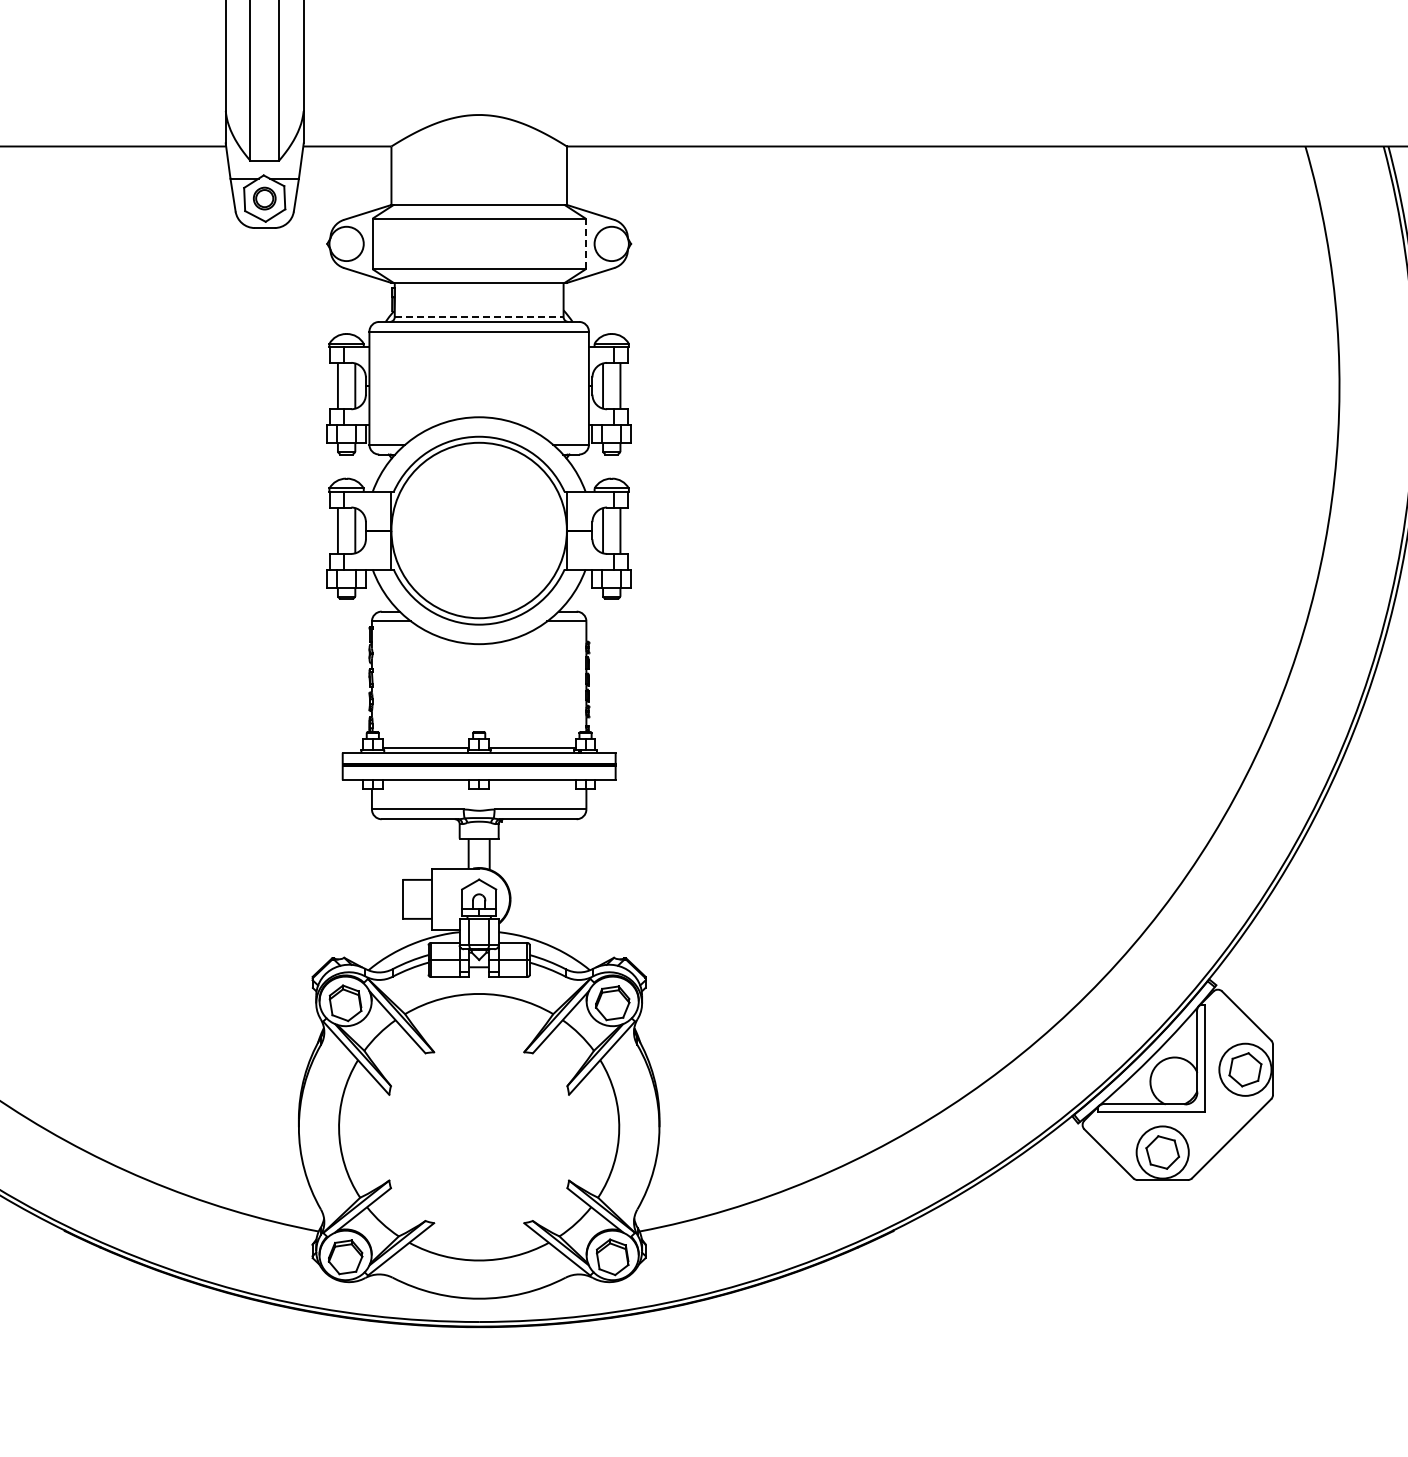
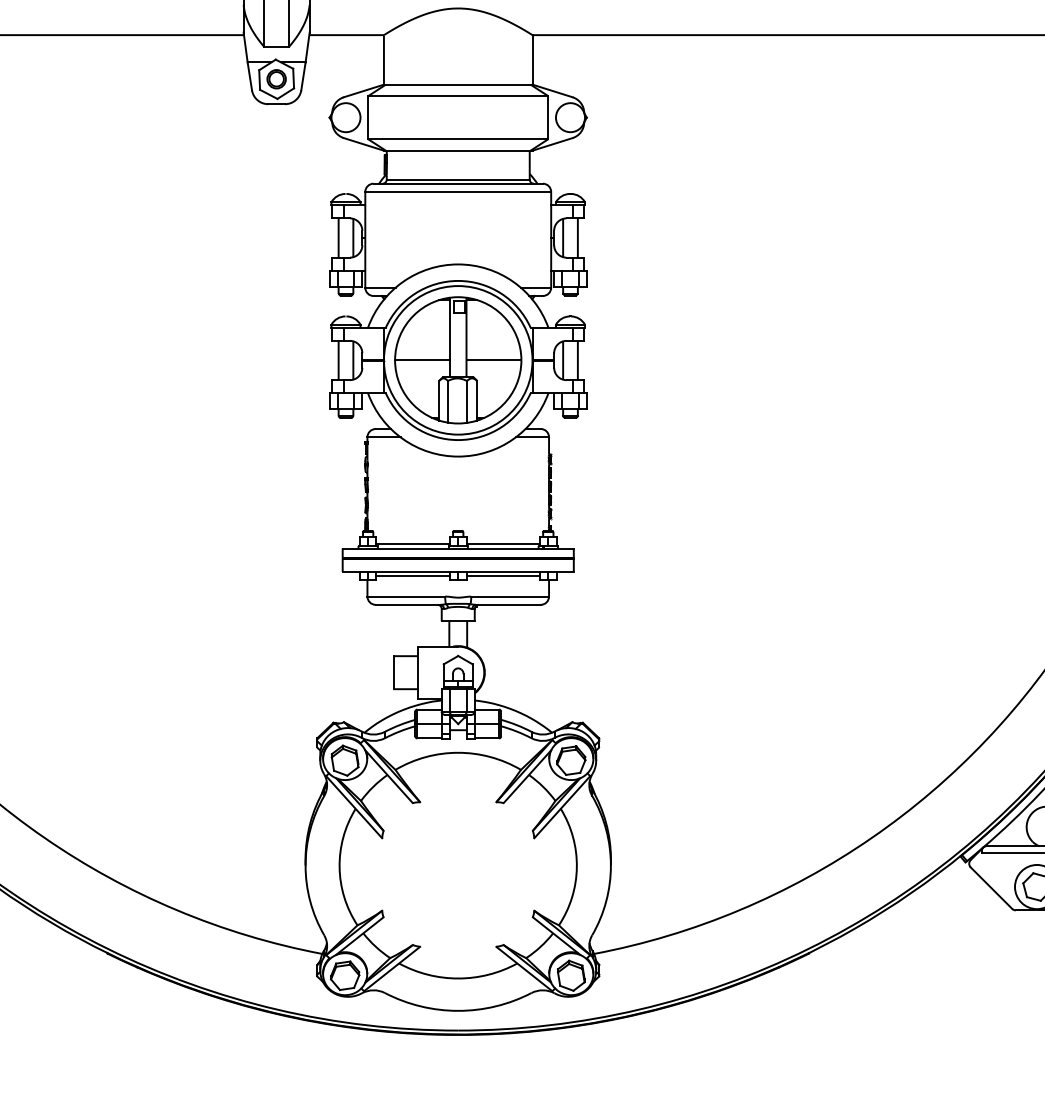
line: (585, 243) -> (548, 117), dashed -> solid
line: (479, 317) -> (458, 179), dashed -> solid
part: (478, 530) -> (457, 360), added
line: (425, 785) -> (412, 576), added
line: (531, 785) -> (502, 576), added

